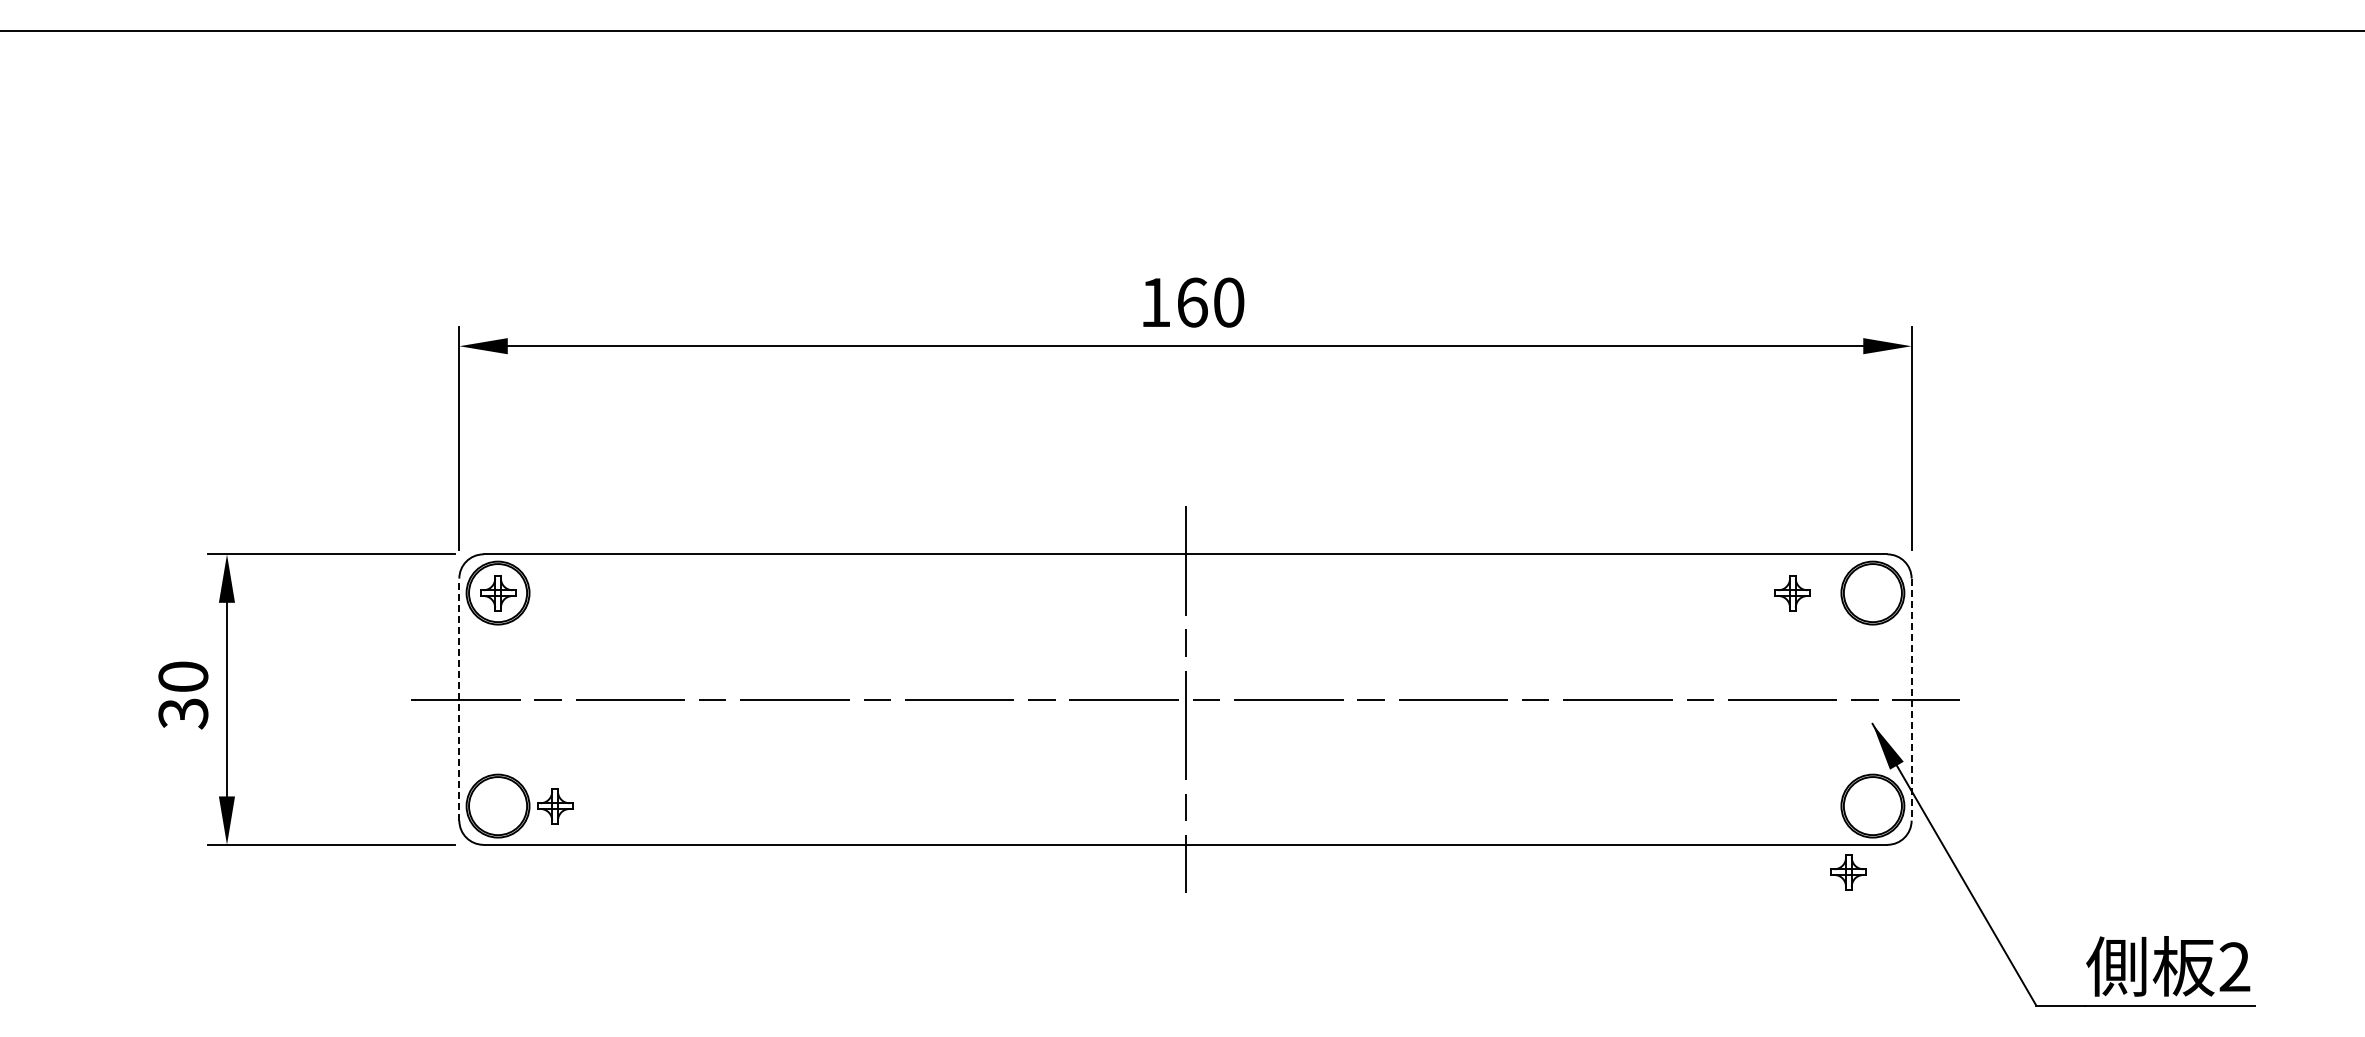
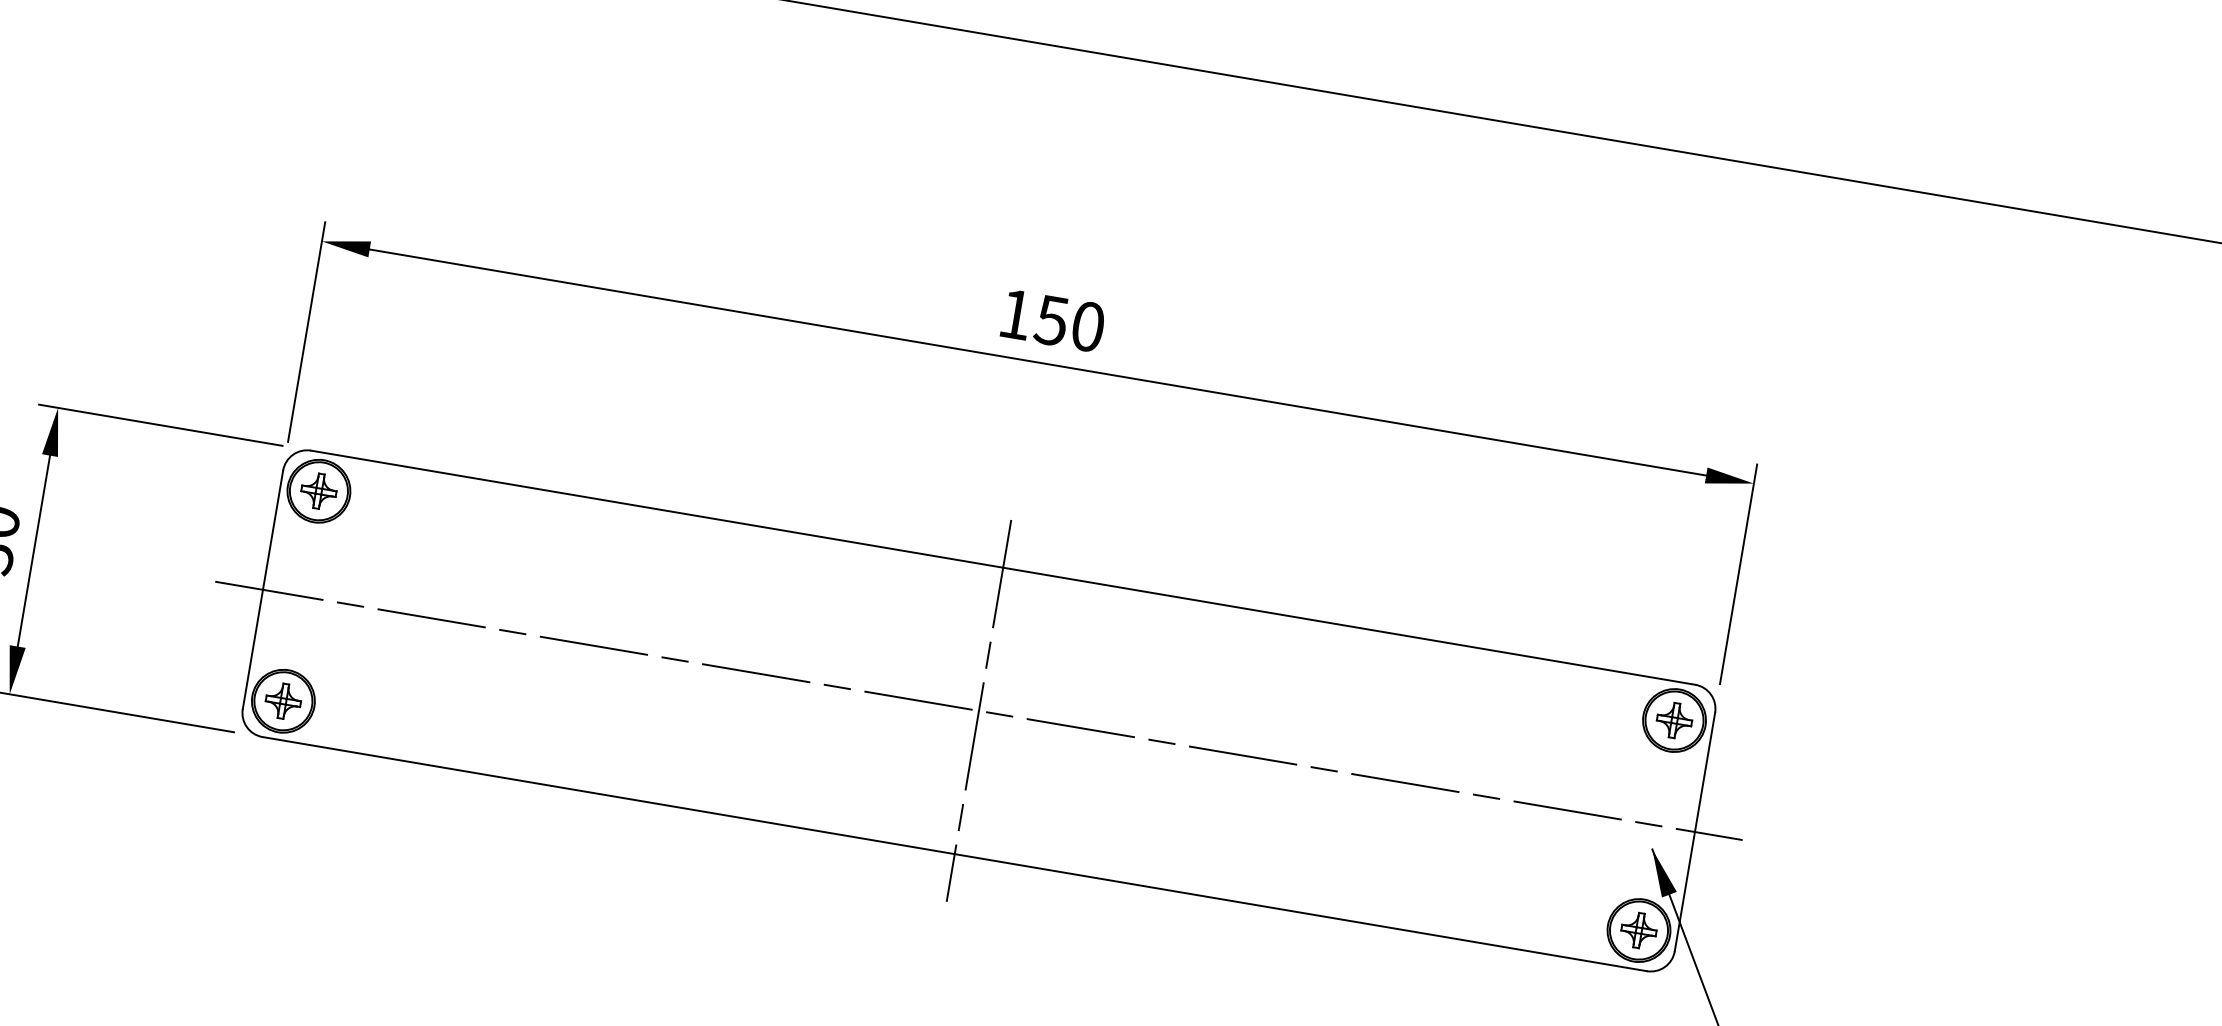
text: (1191, 302) -> (1051, 320), 160 -> 150
part: (1792, 593) -> (1674, 720), moved
line: (459, 699) -> (263, 589), dashed -> solid
line: (1911, 700) -> (1694, 832), dashed -> solid
part: (555, 806) -> (283, 701), moved
part: (1848, 872) -> (1638, 930), moved

